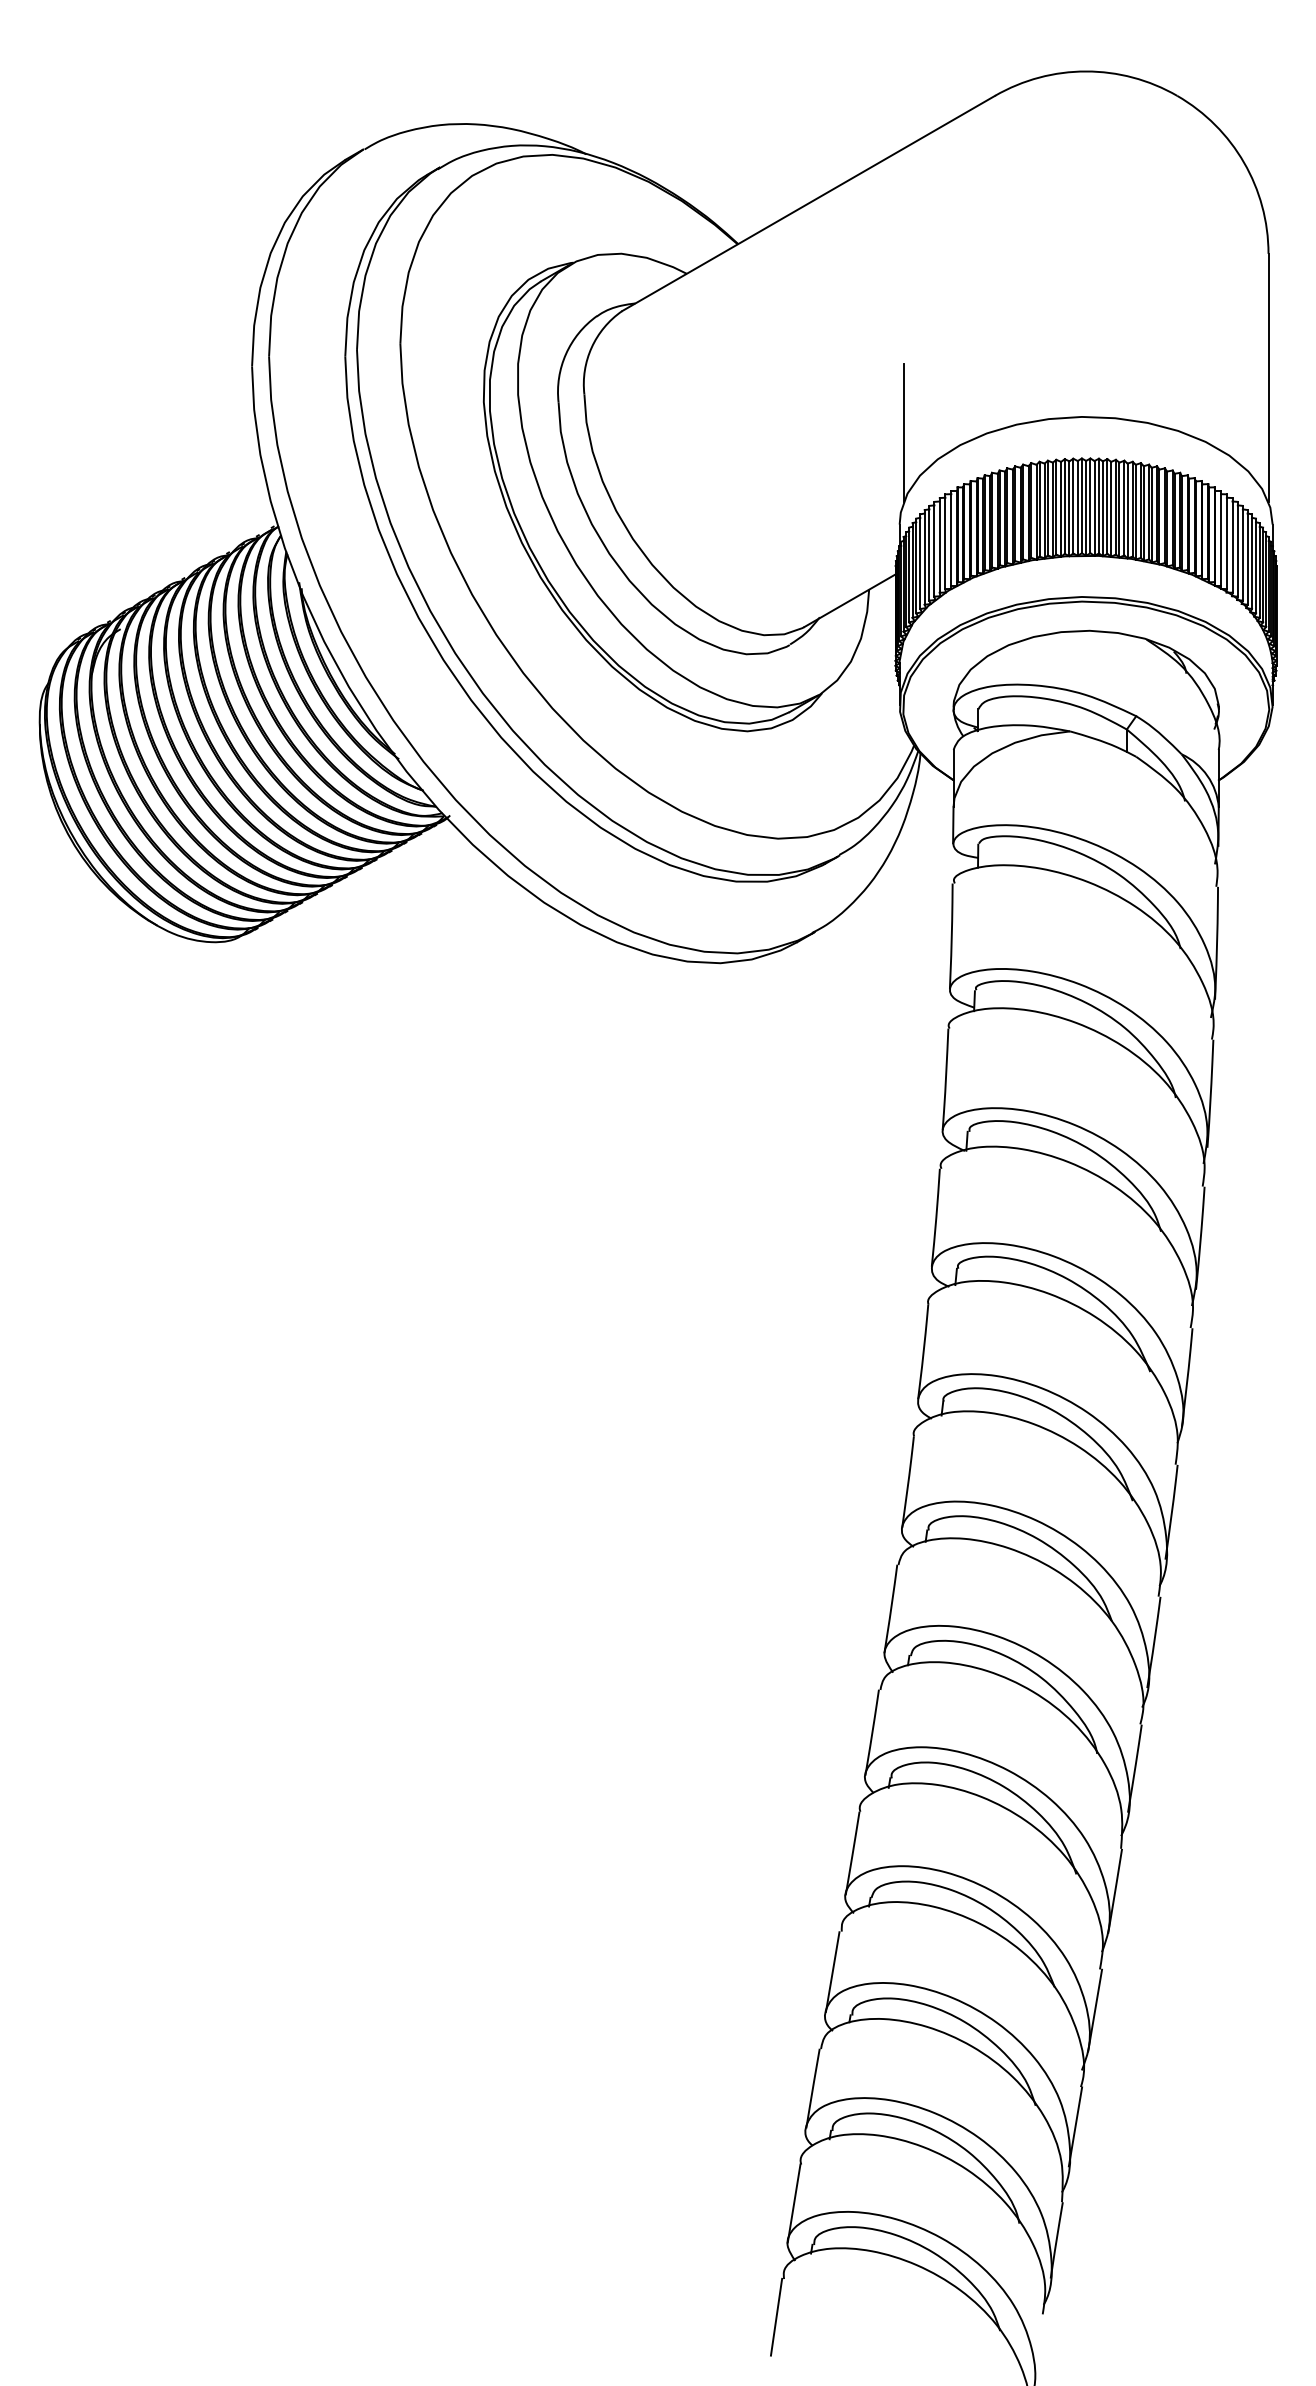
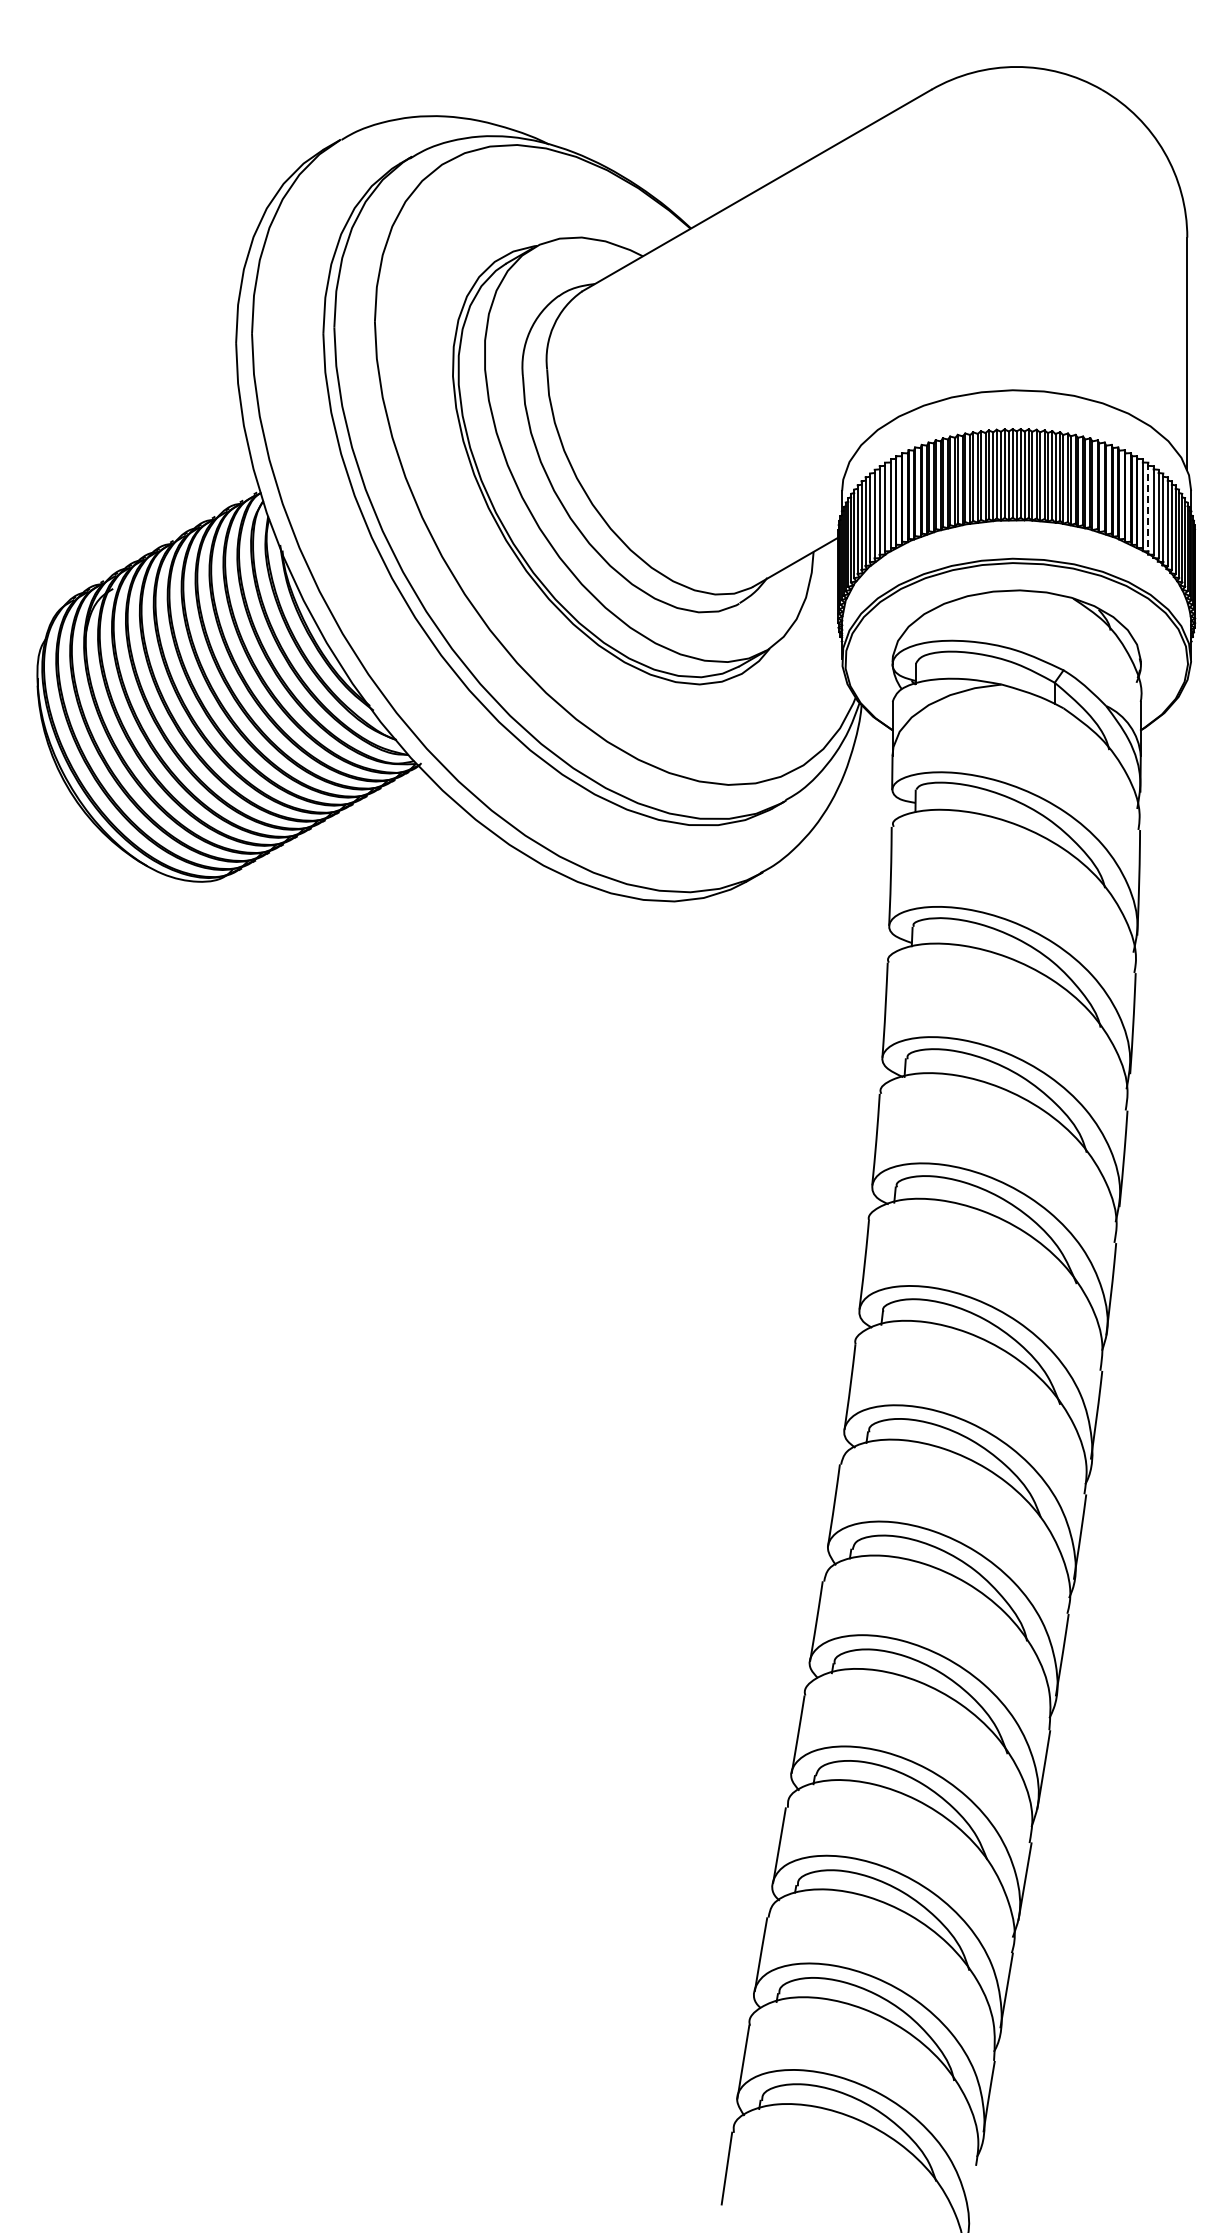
line: (904, 432) -> (846, 404), removed
line: (1227, 542) -> (1148, 507), solid -> dashed

